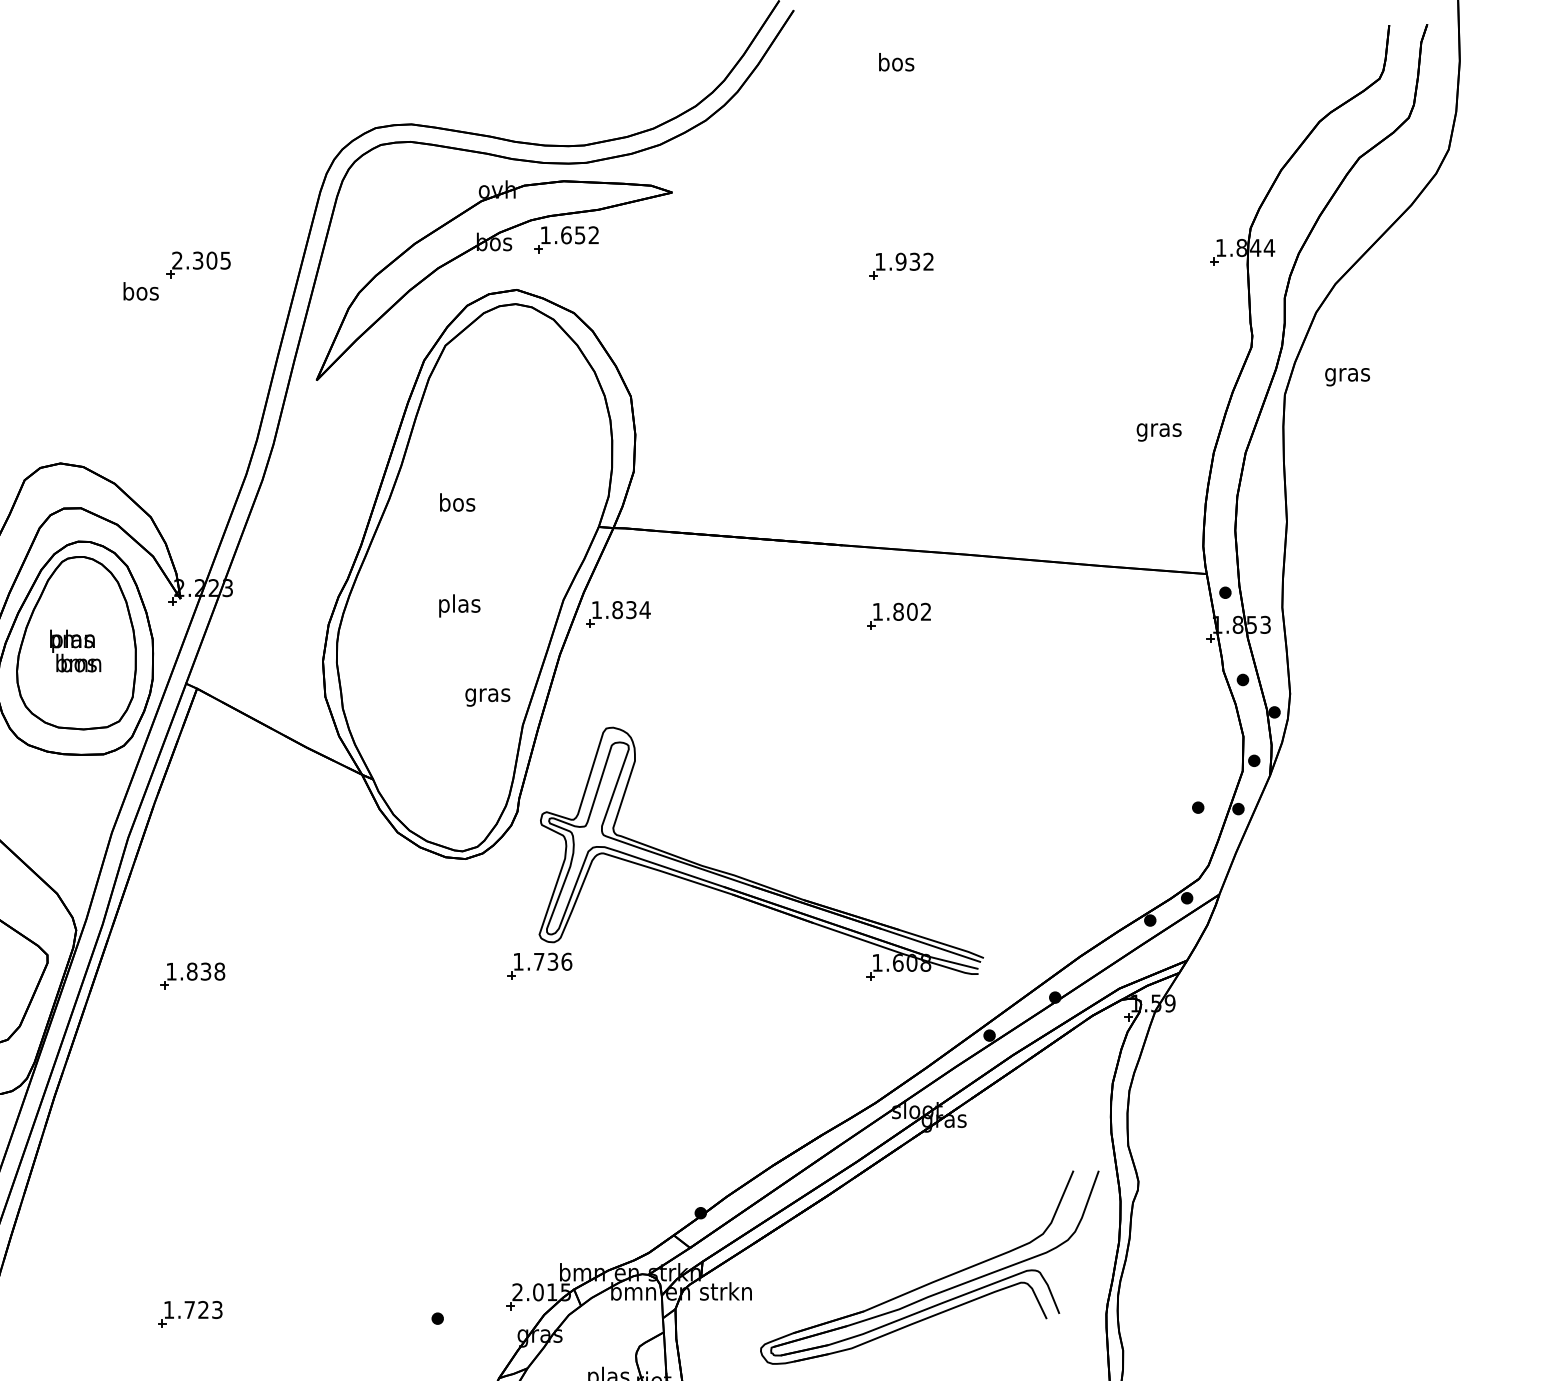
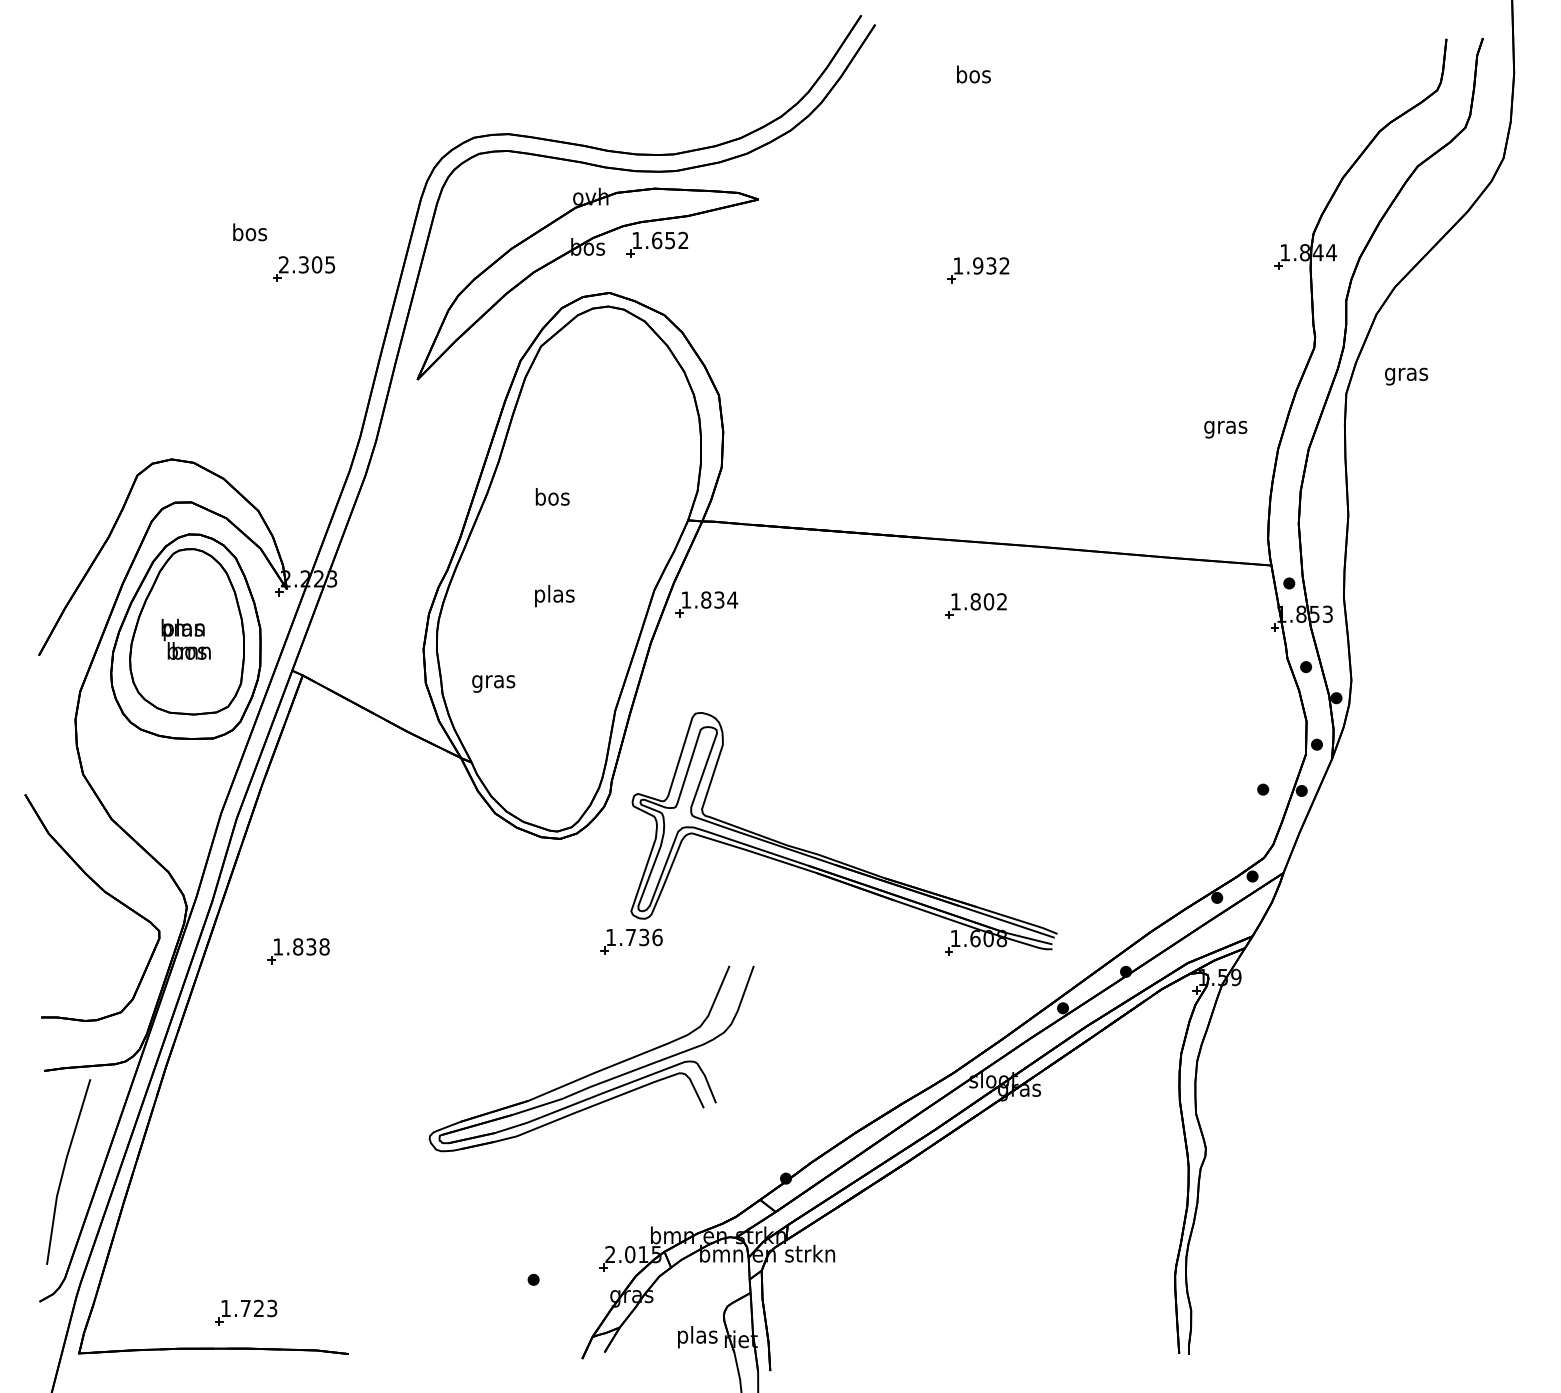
text: (141, 291) -> (250, 232), moved
text: (487, 697) -> (493, 683), moved
part: (935, 1279) -> (597, 1070), moved
part: (190, 1314) -> (246, 1312), moved

